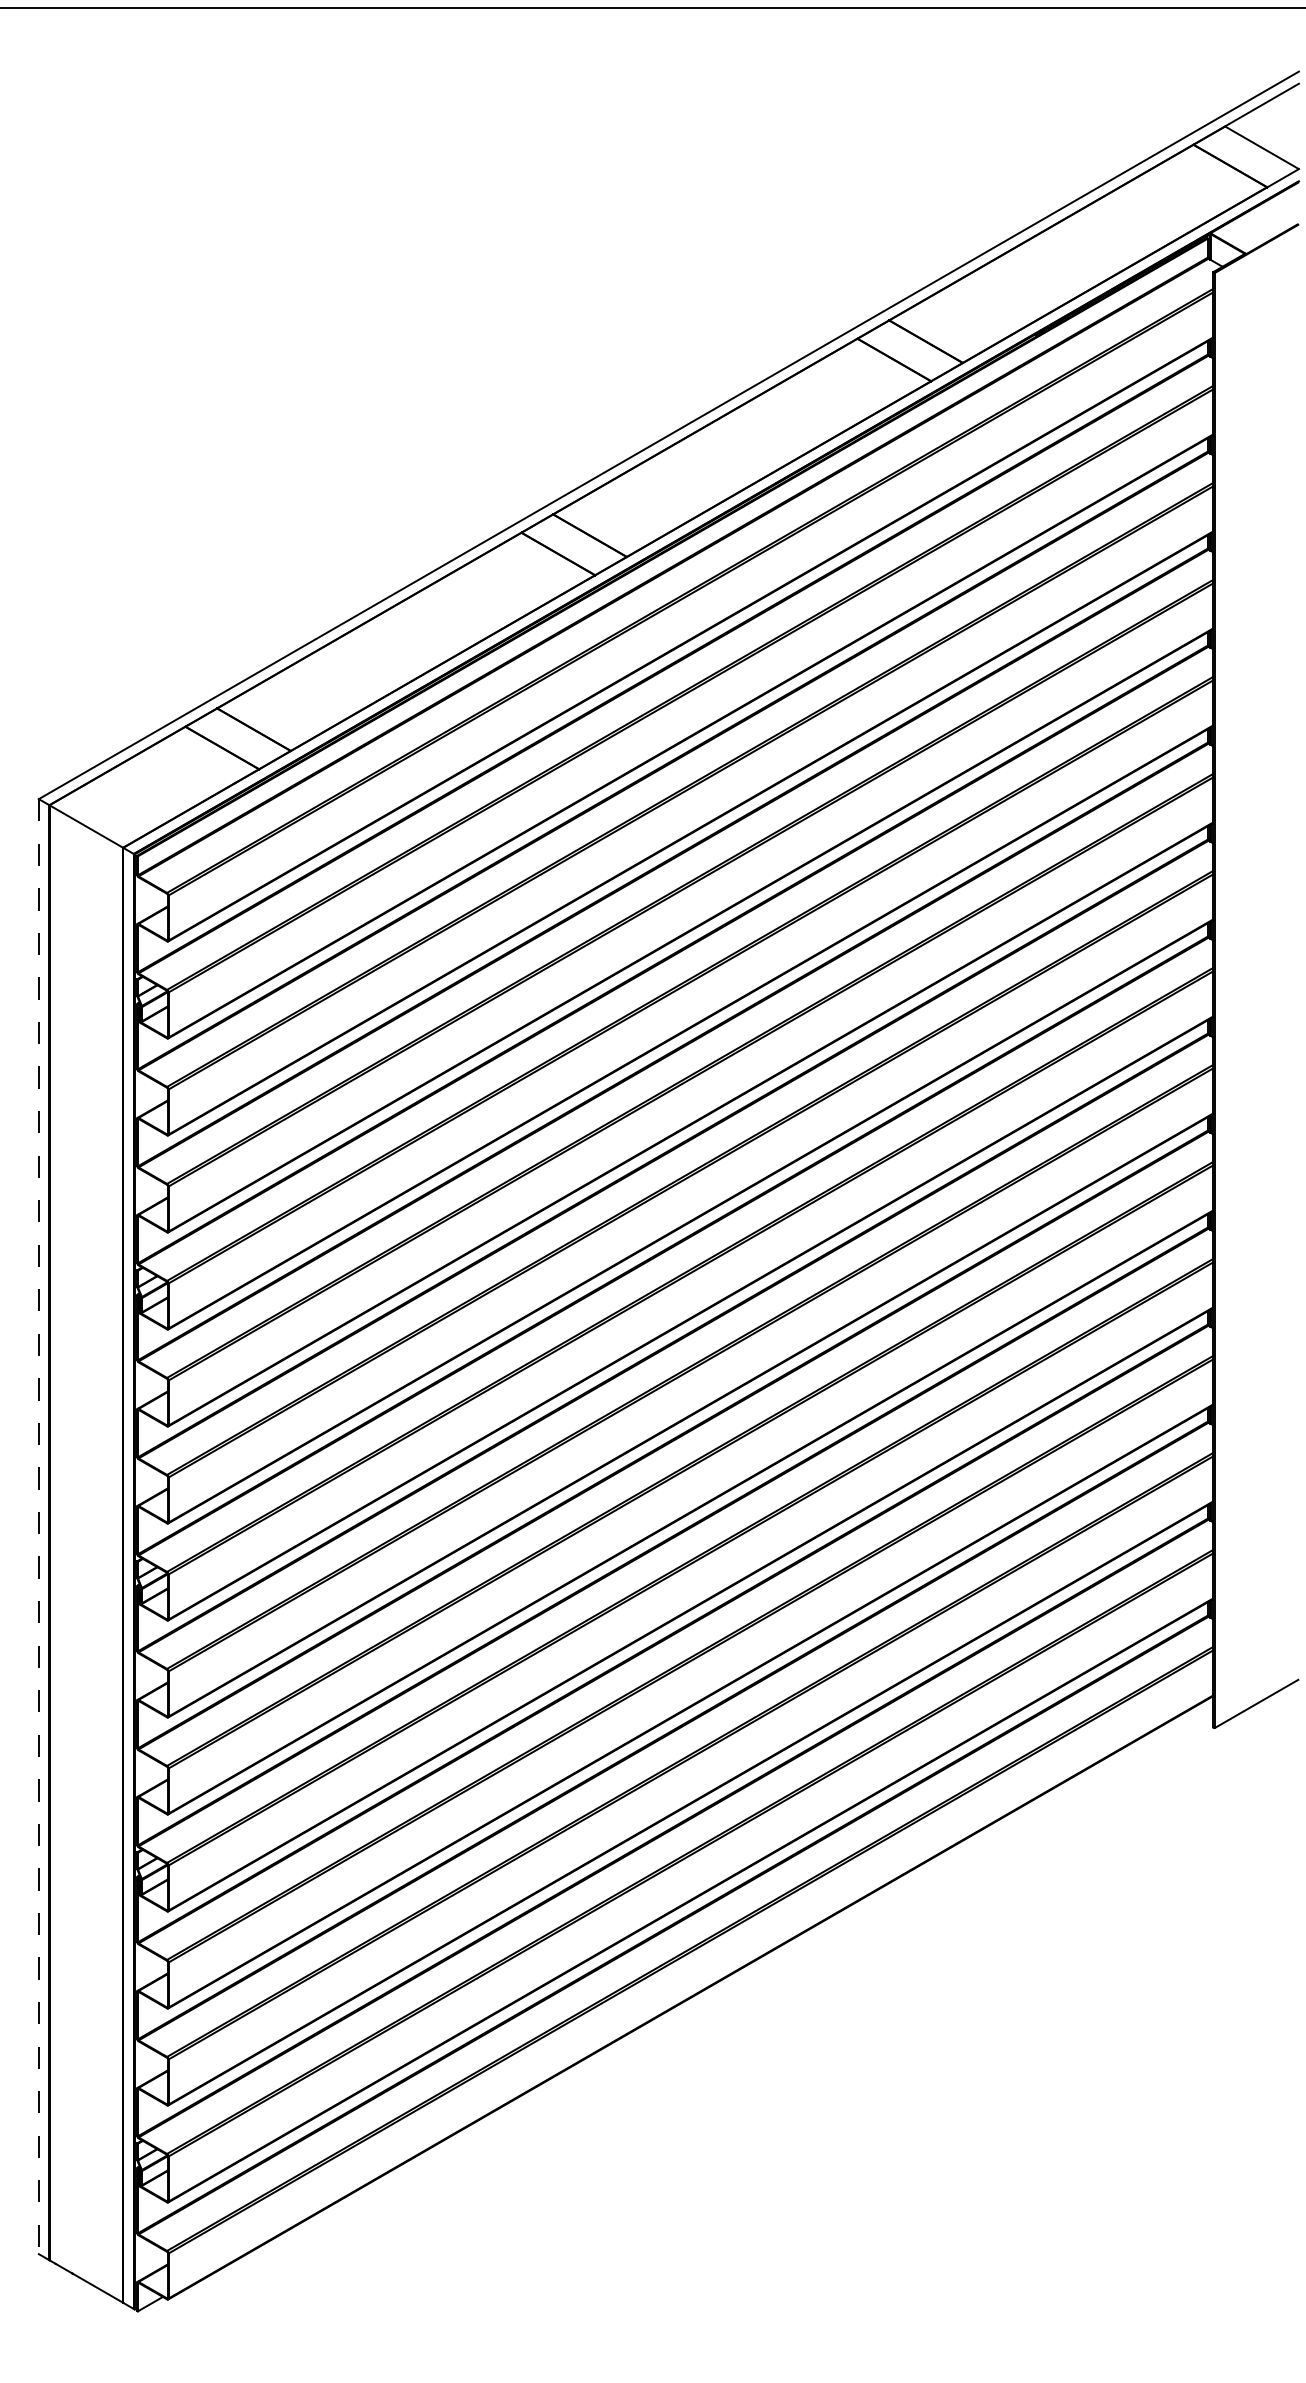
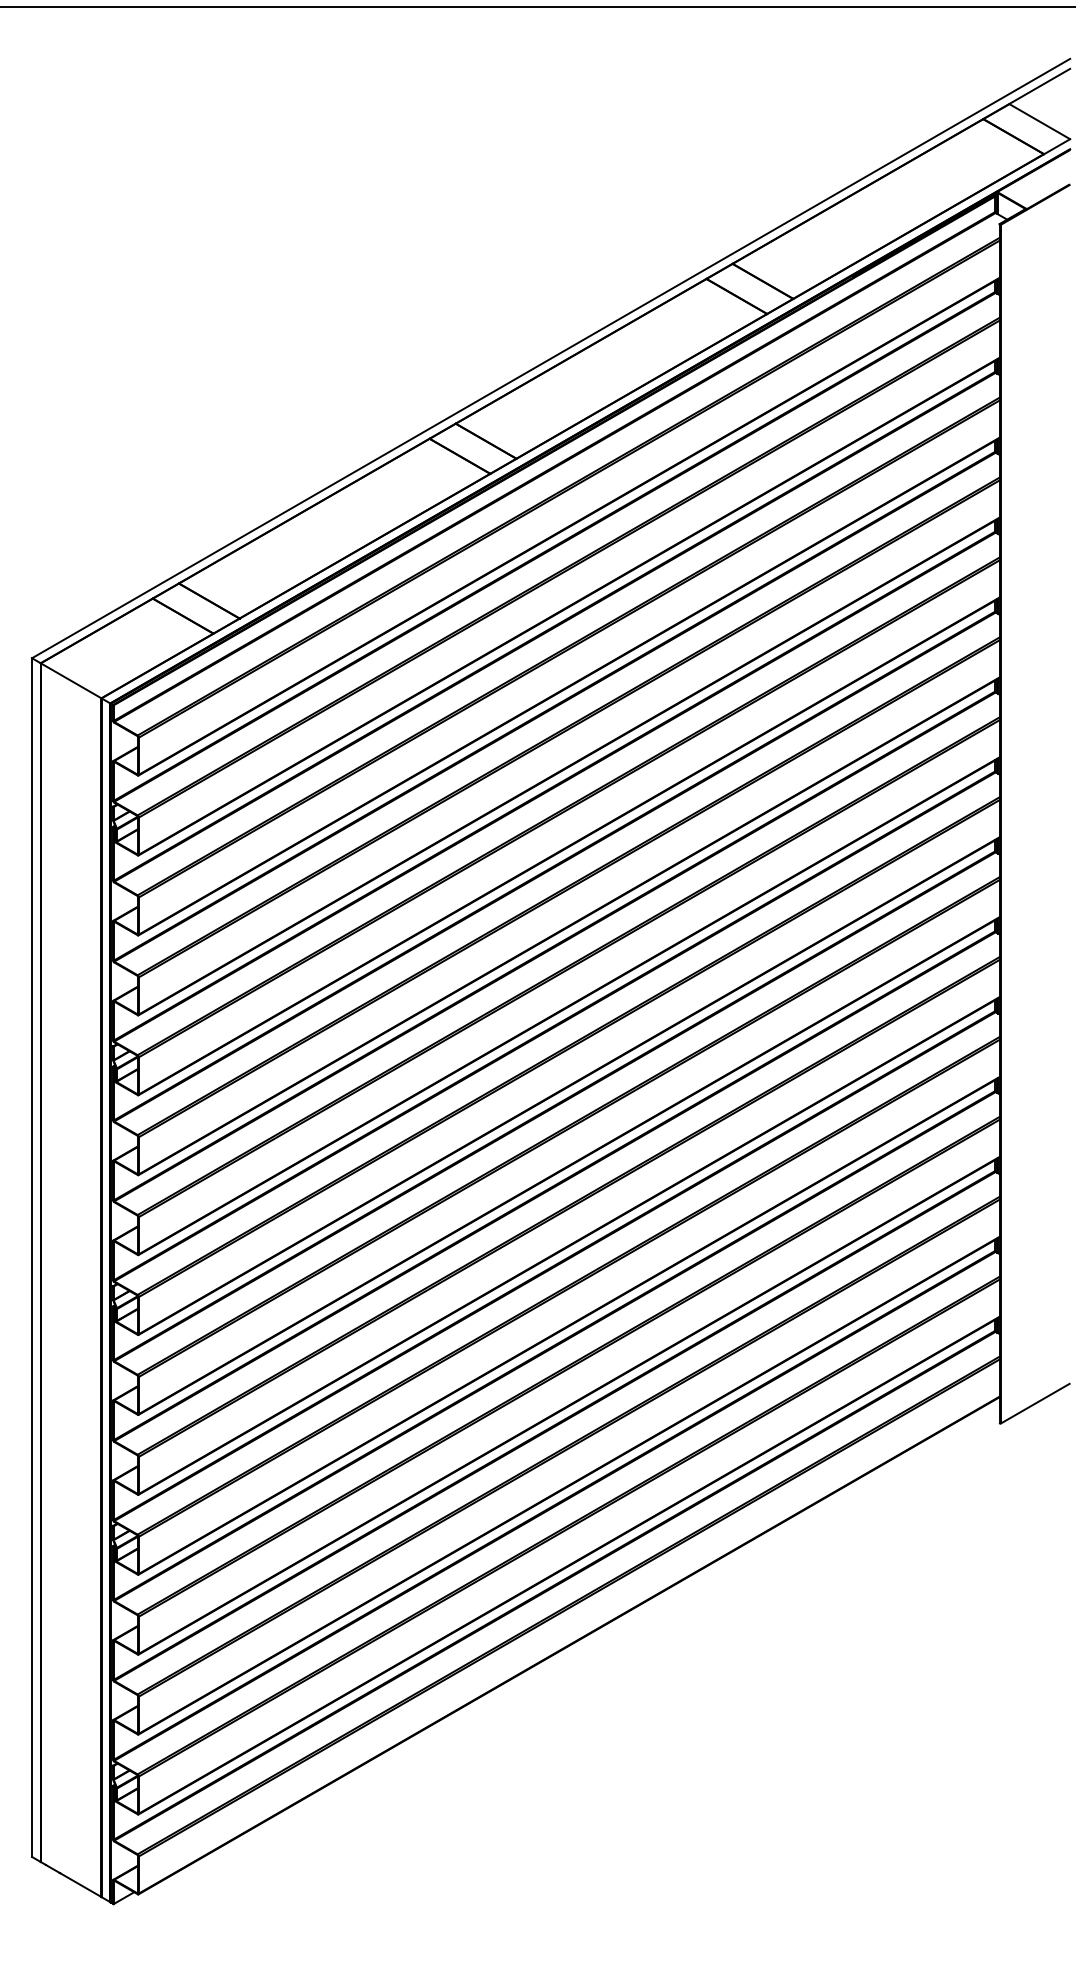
line: (39, 1527) -> (32, 1258), dashed -> solid

